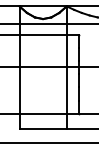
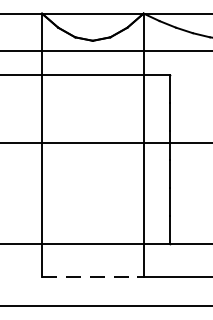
line: (43, 129) -> (93, 278), solid -> dashed

